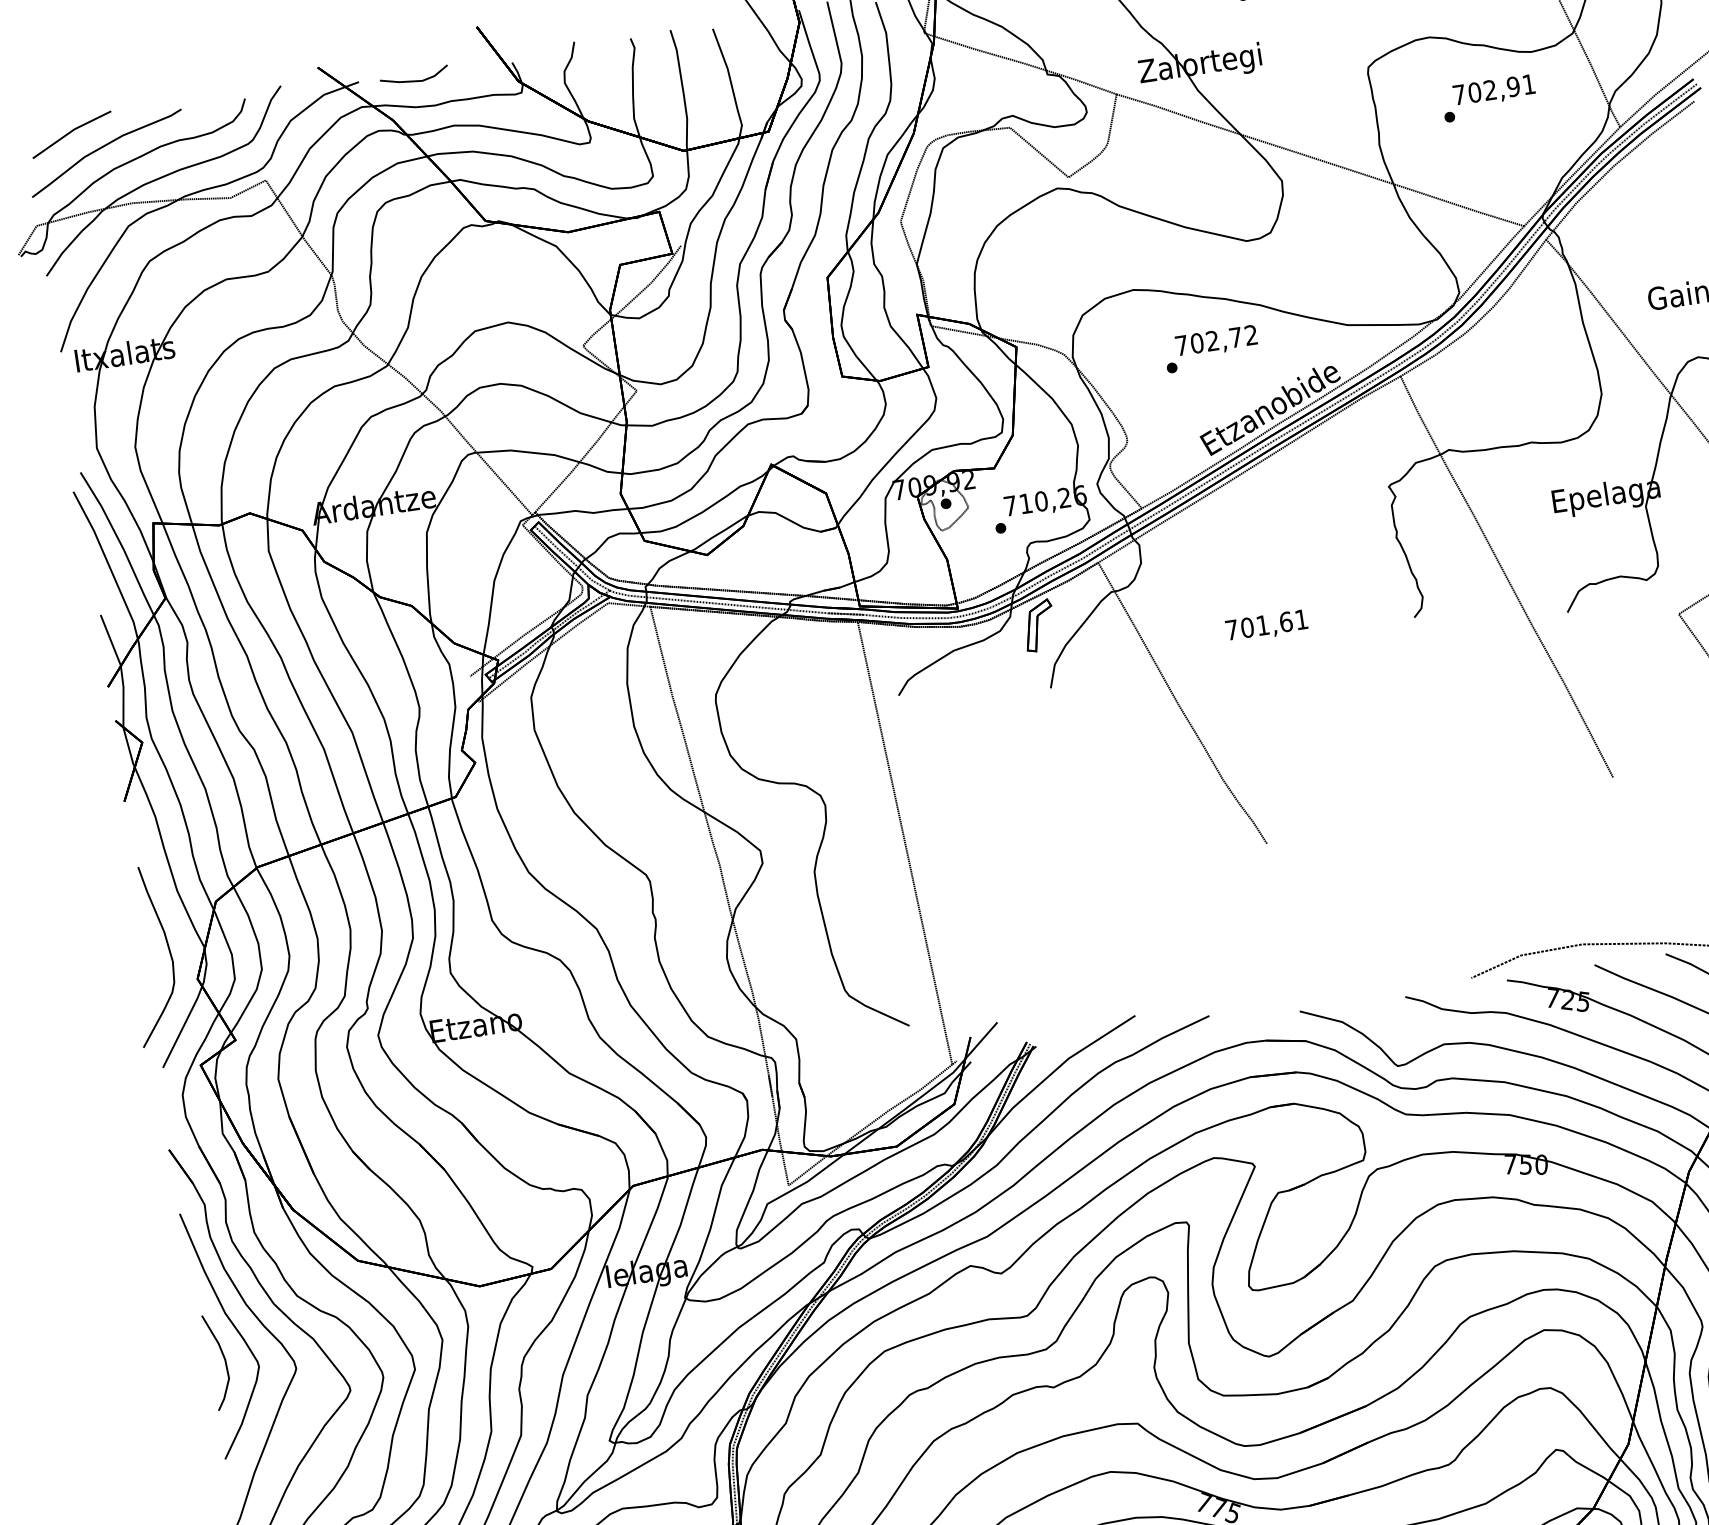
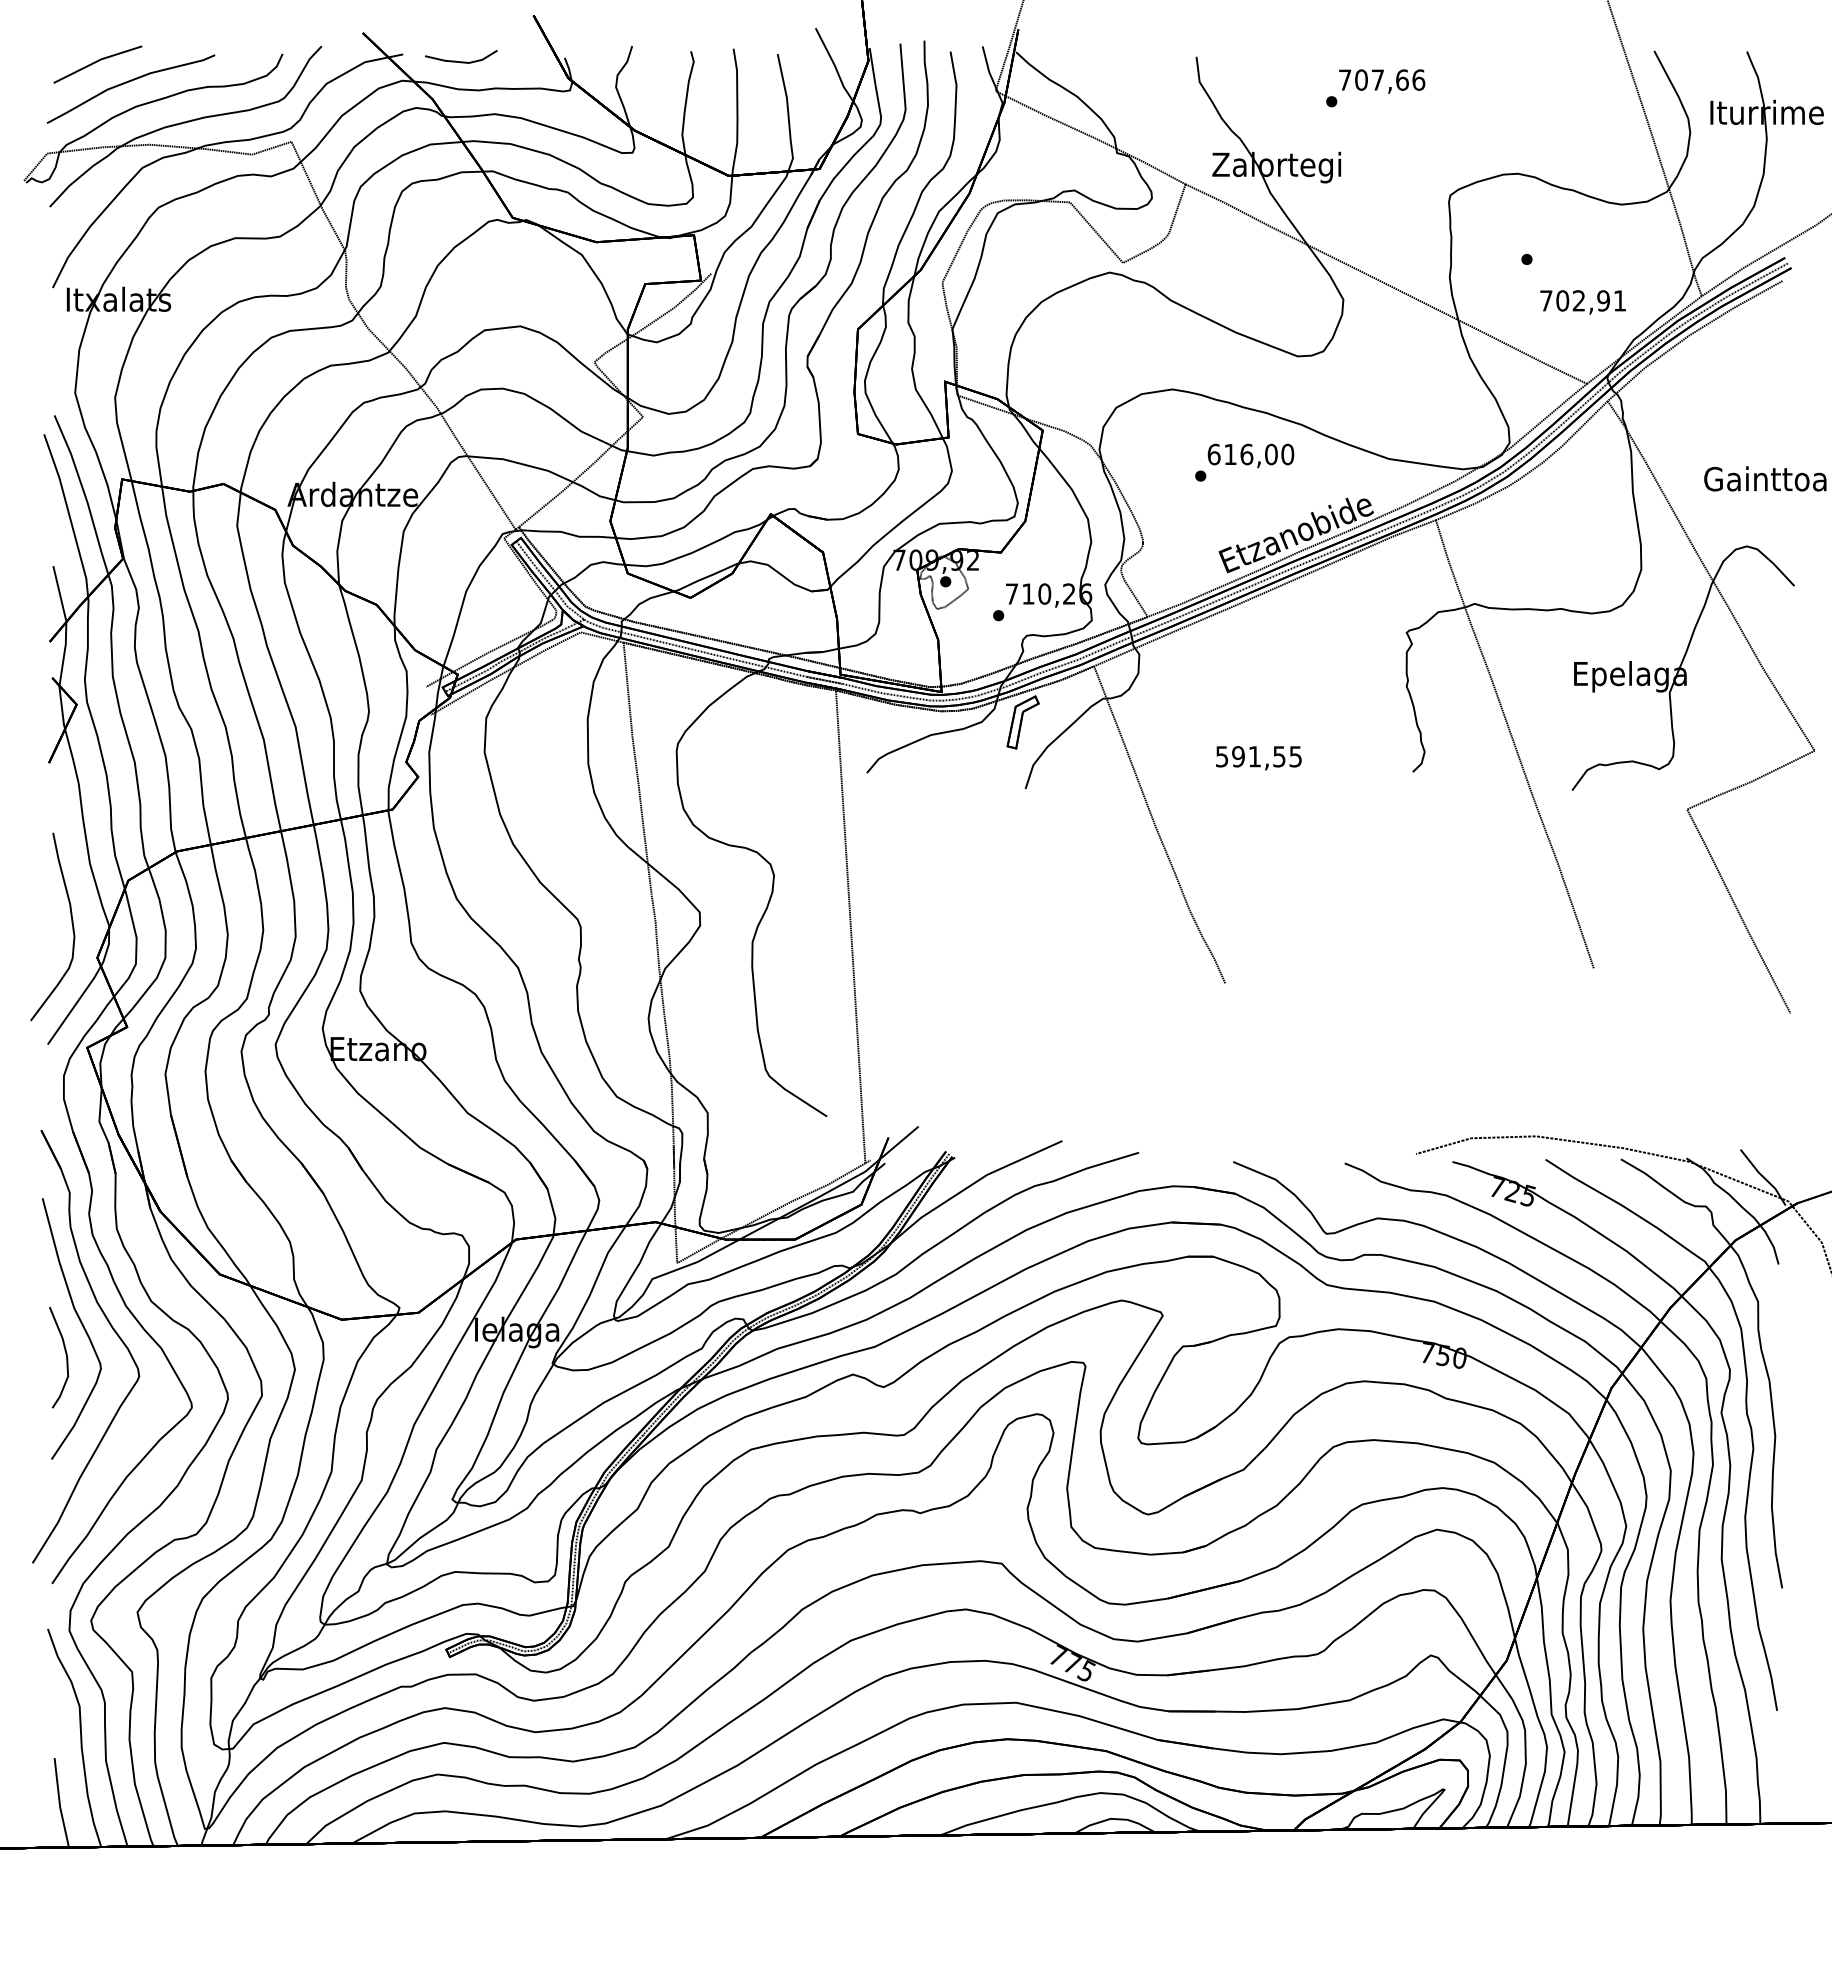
text: (1493, 91) -> (1582, 302), moved
text: (1216, 340) -> (1250, 454), 702,72 -> 616,00
text: (1266, 624) -> (1258, 756), 701,61 -> 591,55

